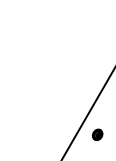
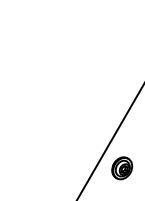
part: (97, 134) -> (121, 167), size x1.67

